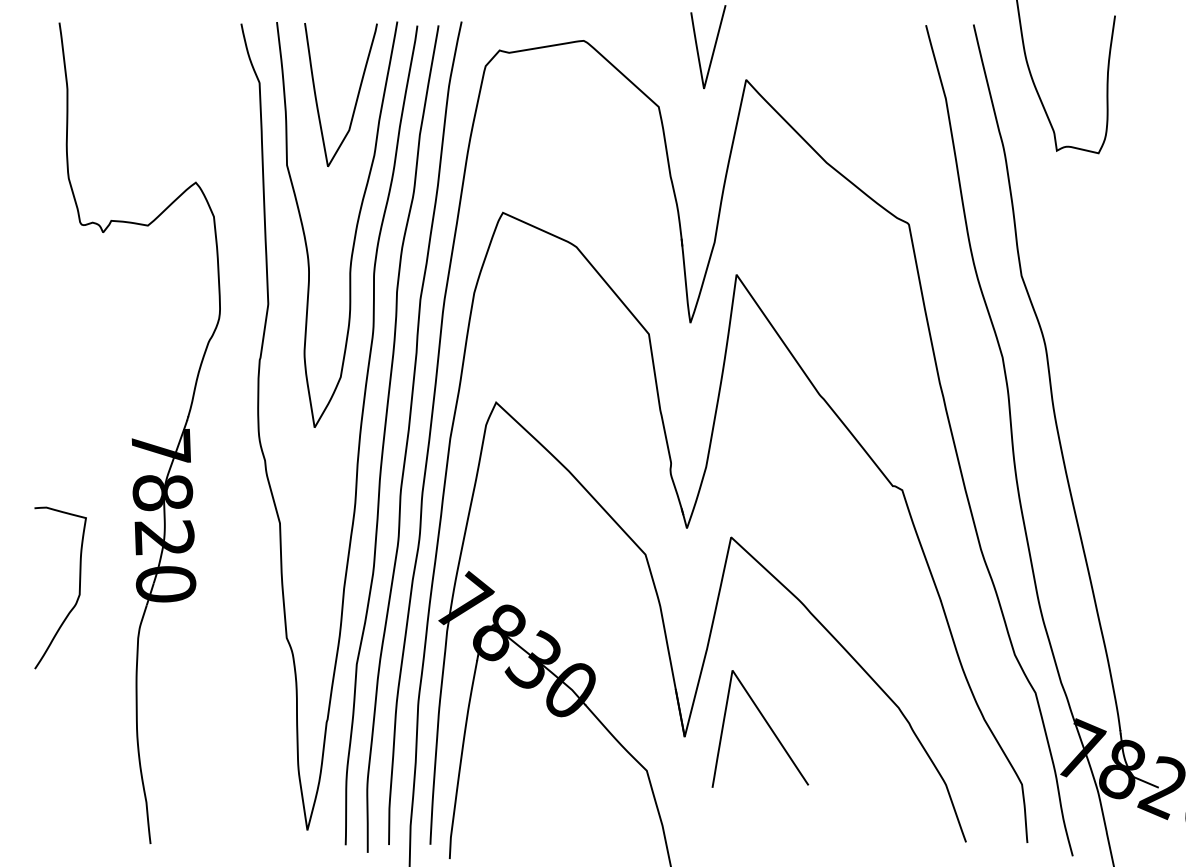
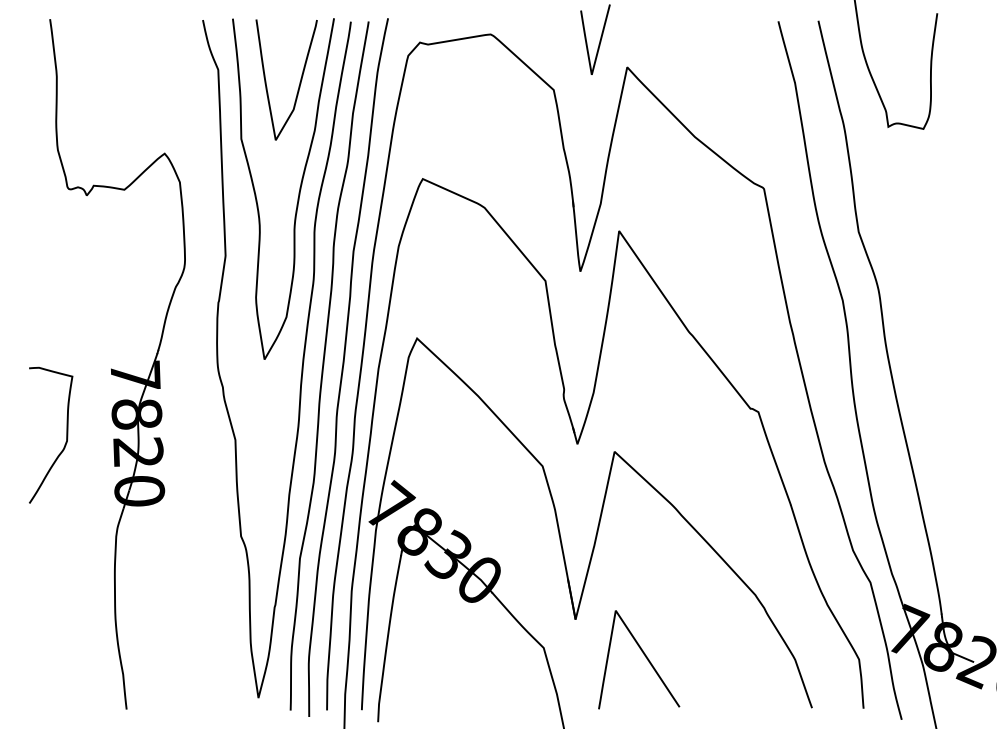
curve: (79, 586) -> (66, 434), moved
curve: (767, 726) -> (645, 657), moved

